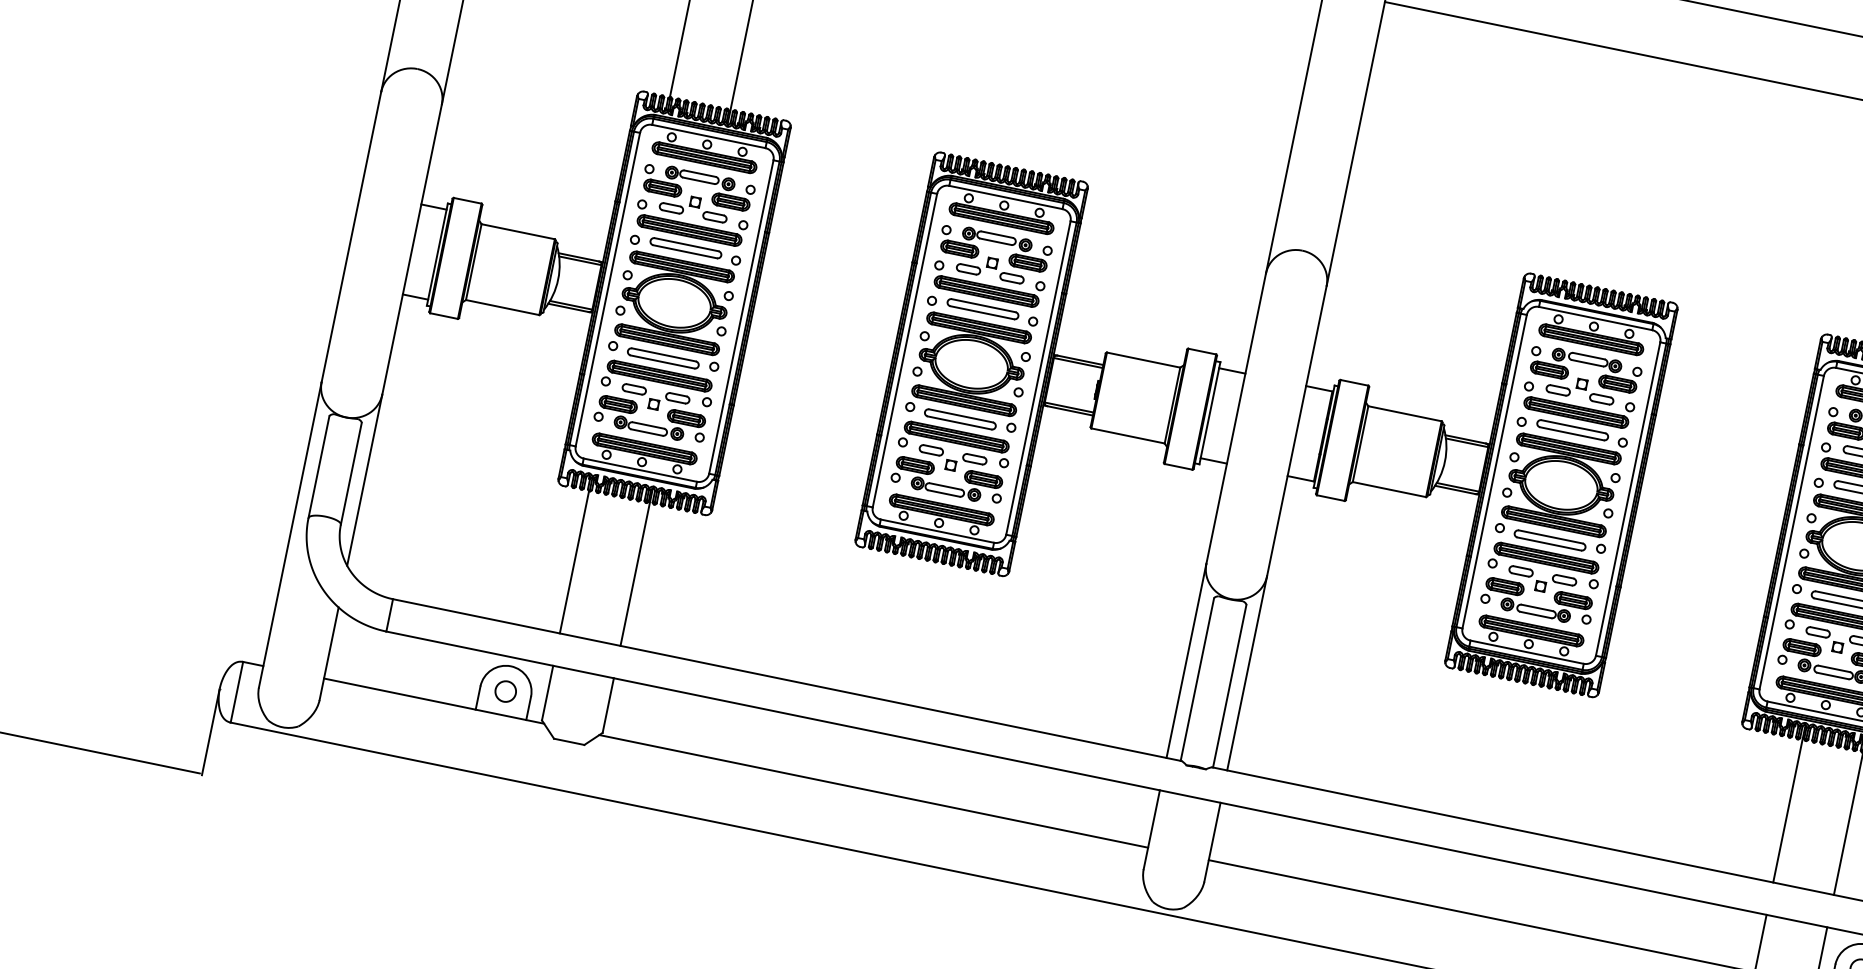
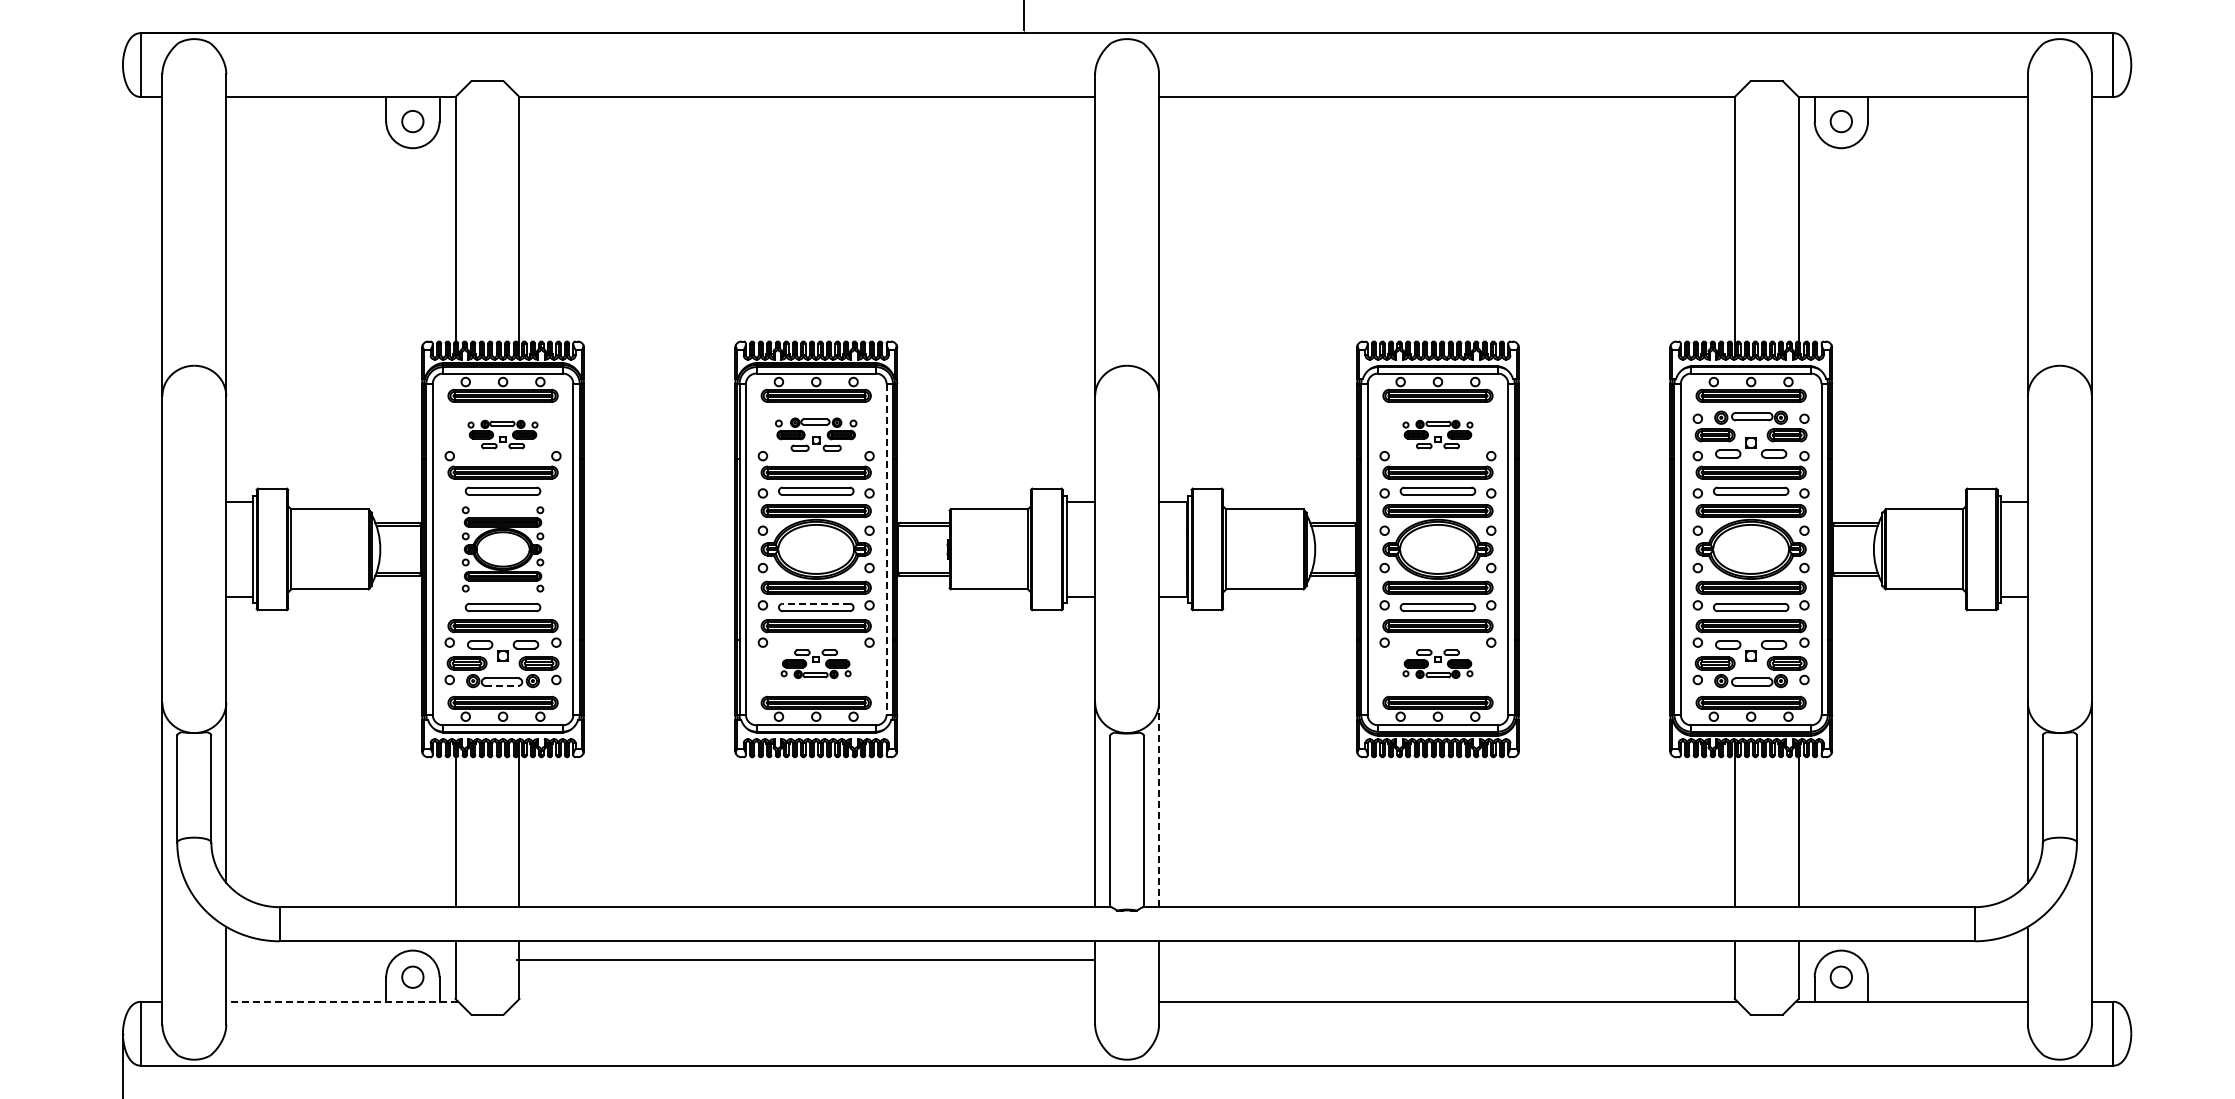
part: (696, 194) -> (502, 434), size x0.6
part: (993, 255) -> (815, 434), size x0.7
part: (674, 303) -> (502, 549), size x0.7
part: (1583, 376) -> (1437, 434), size x0.6
line: (1038, 378) -> (886, 549), solid -> dashed
line: (961, 415) -> (816, 603), solid -> dashed
line: (647, 432) -> (502, 685), solid -> dashed
part: (948, 473) -> (815, 664), size x0.6
part: (1538, 594) -> (1437, 664), size x0.6
line: (1247, 673) -> (1159, 804), solid -> dashed
line: (433, 700) -> (341, 1001), solid -> dashed
line: (873, 791) -> (805, 959), moved

